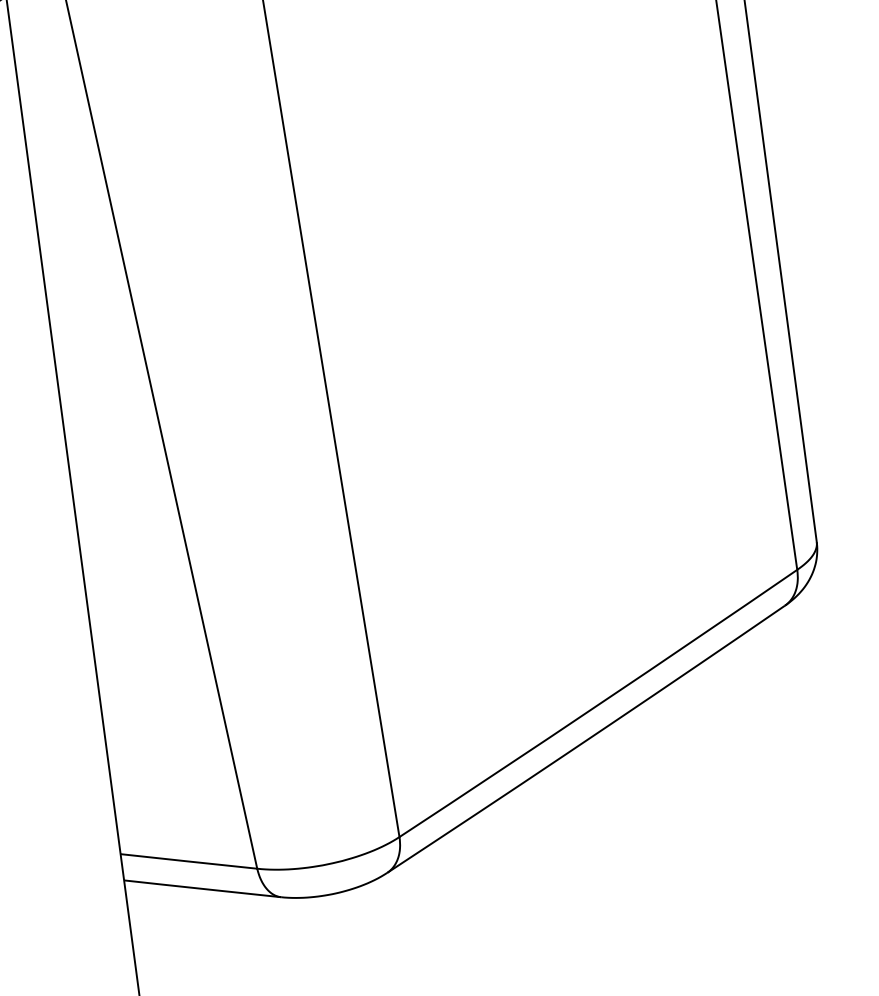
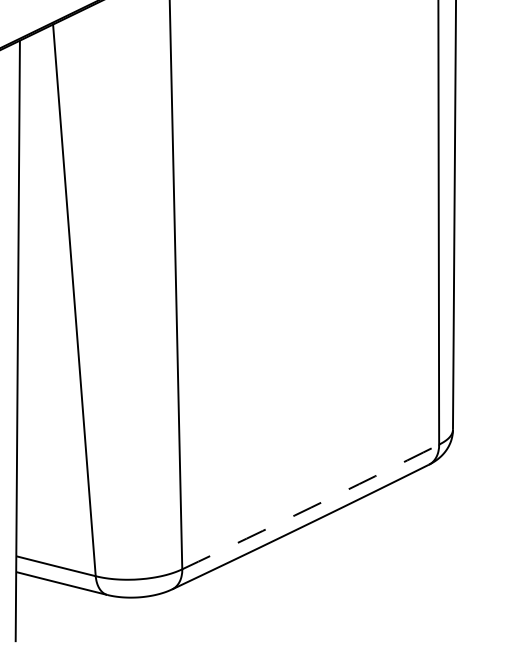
arc: (599, 704) -> (311, 507), solid -> dashed

